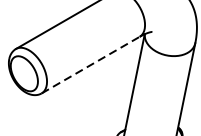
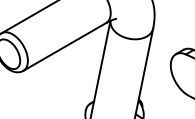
line: (90, 64) -> (64, 46), dashed -> solid

